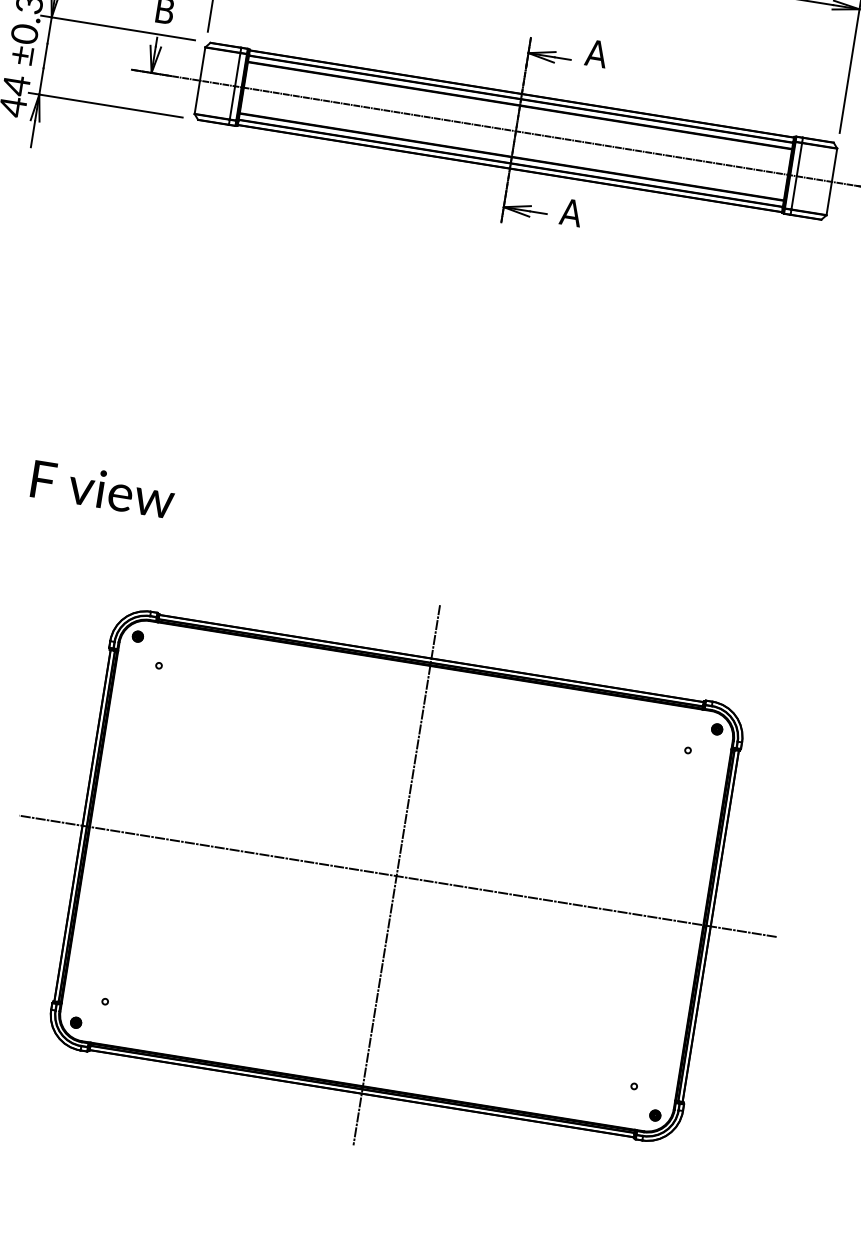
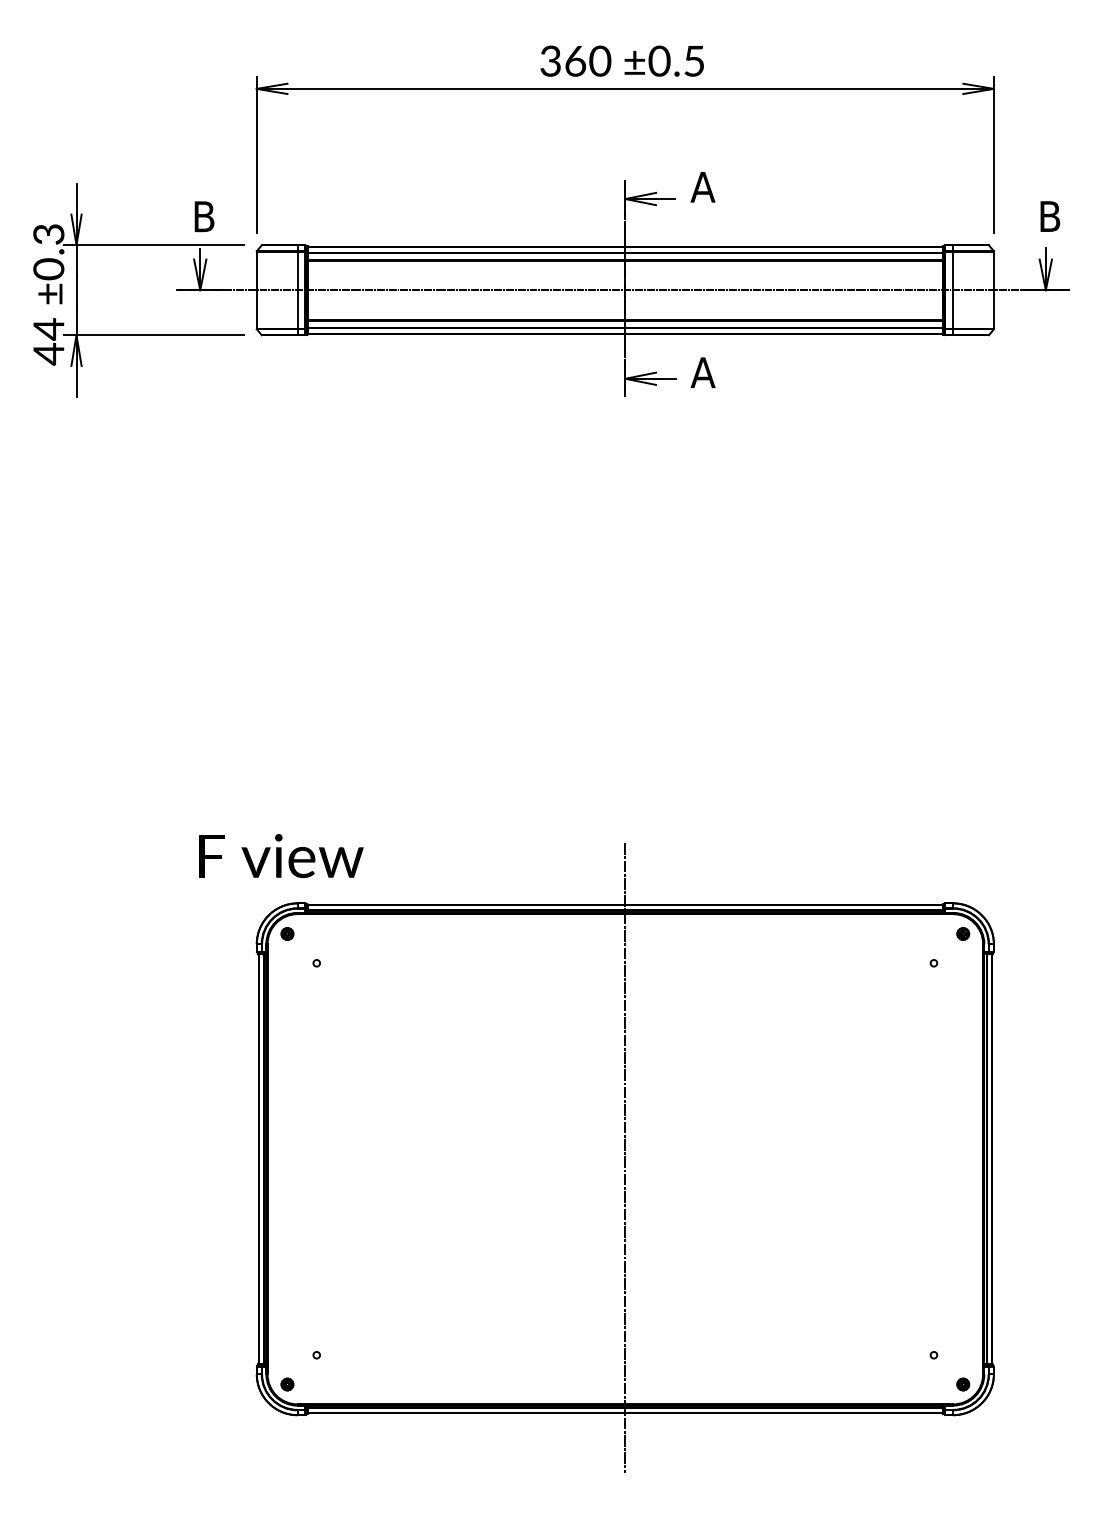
text: (103, 490) -> (281, 856), moved
line: (397, 876) -> (626, 1159), removed

